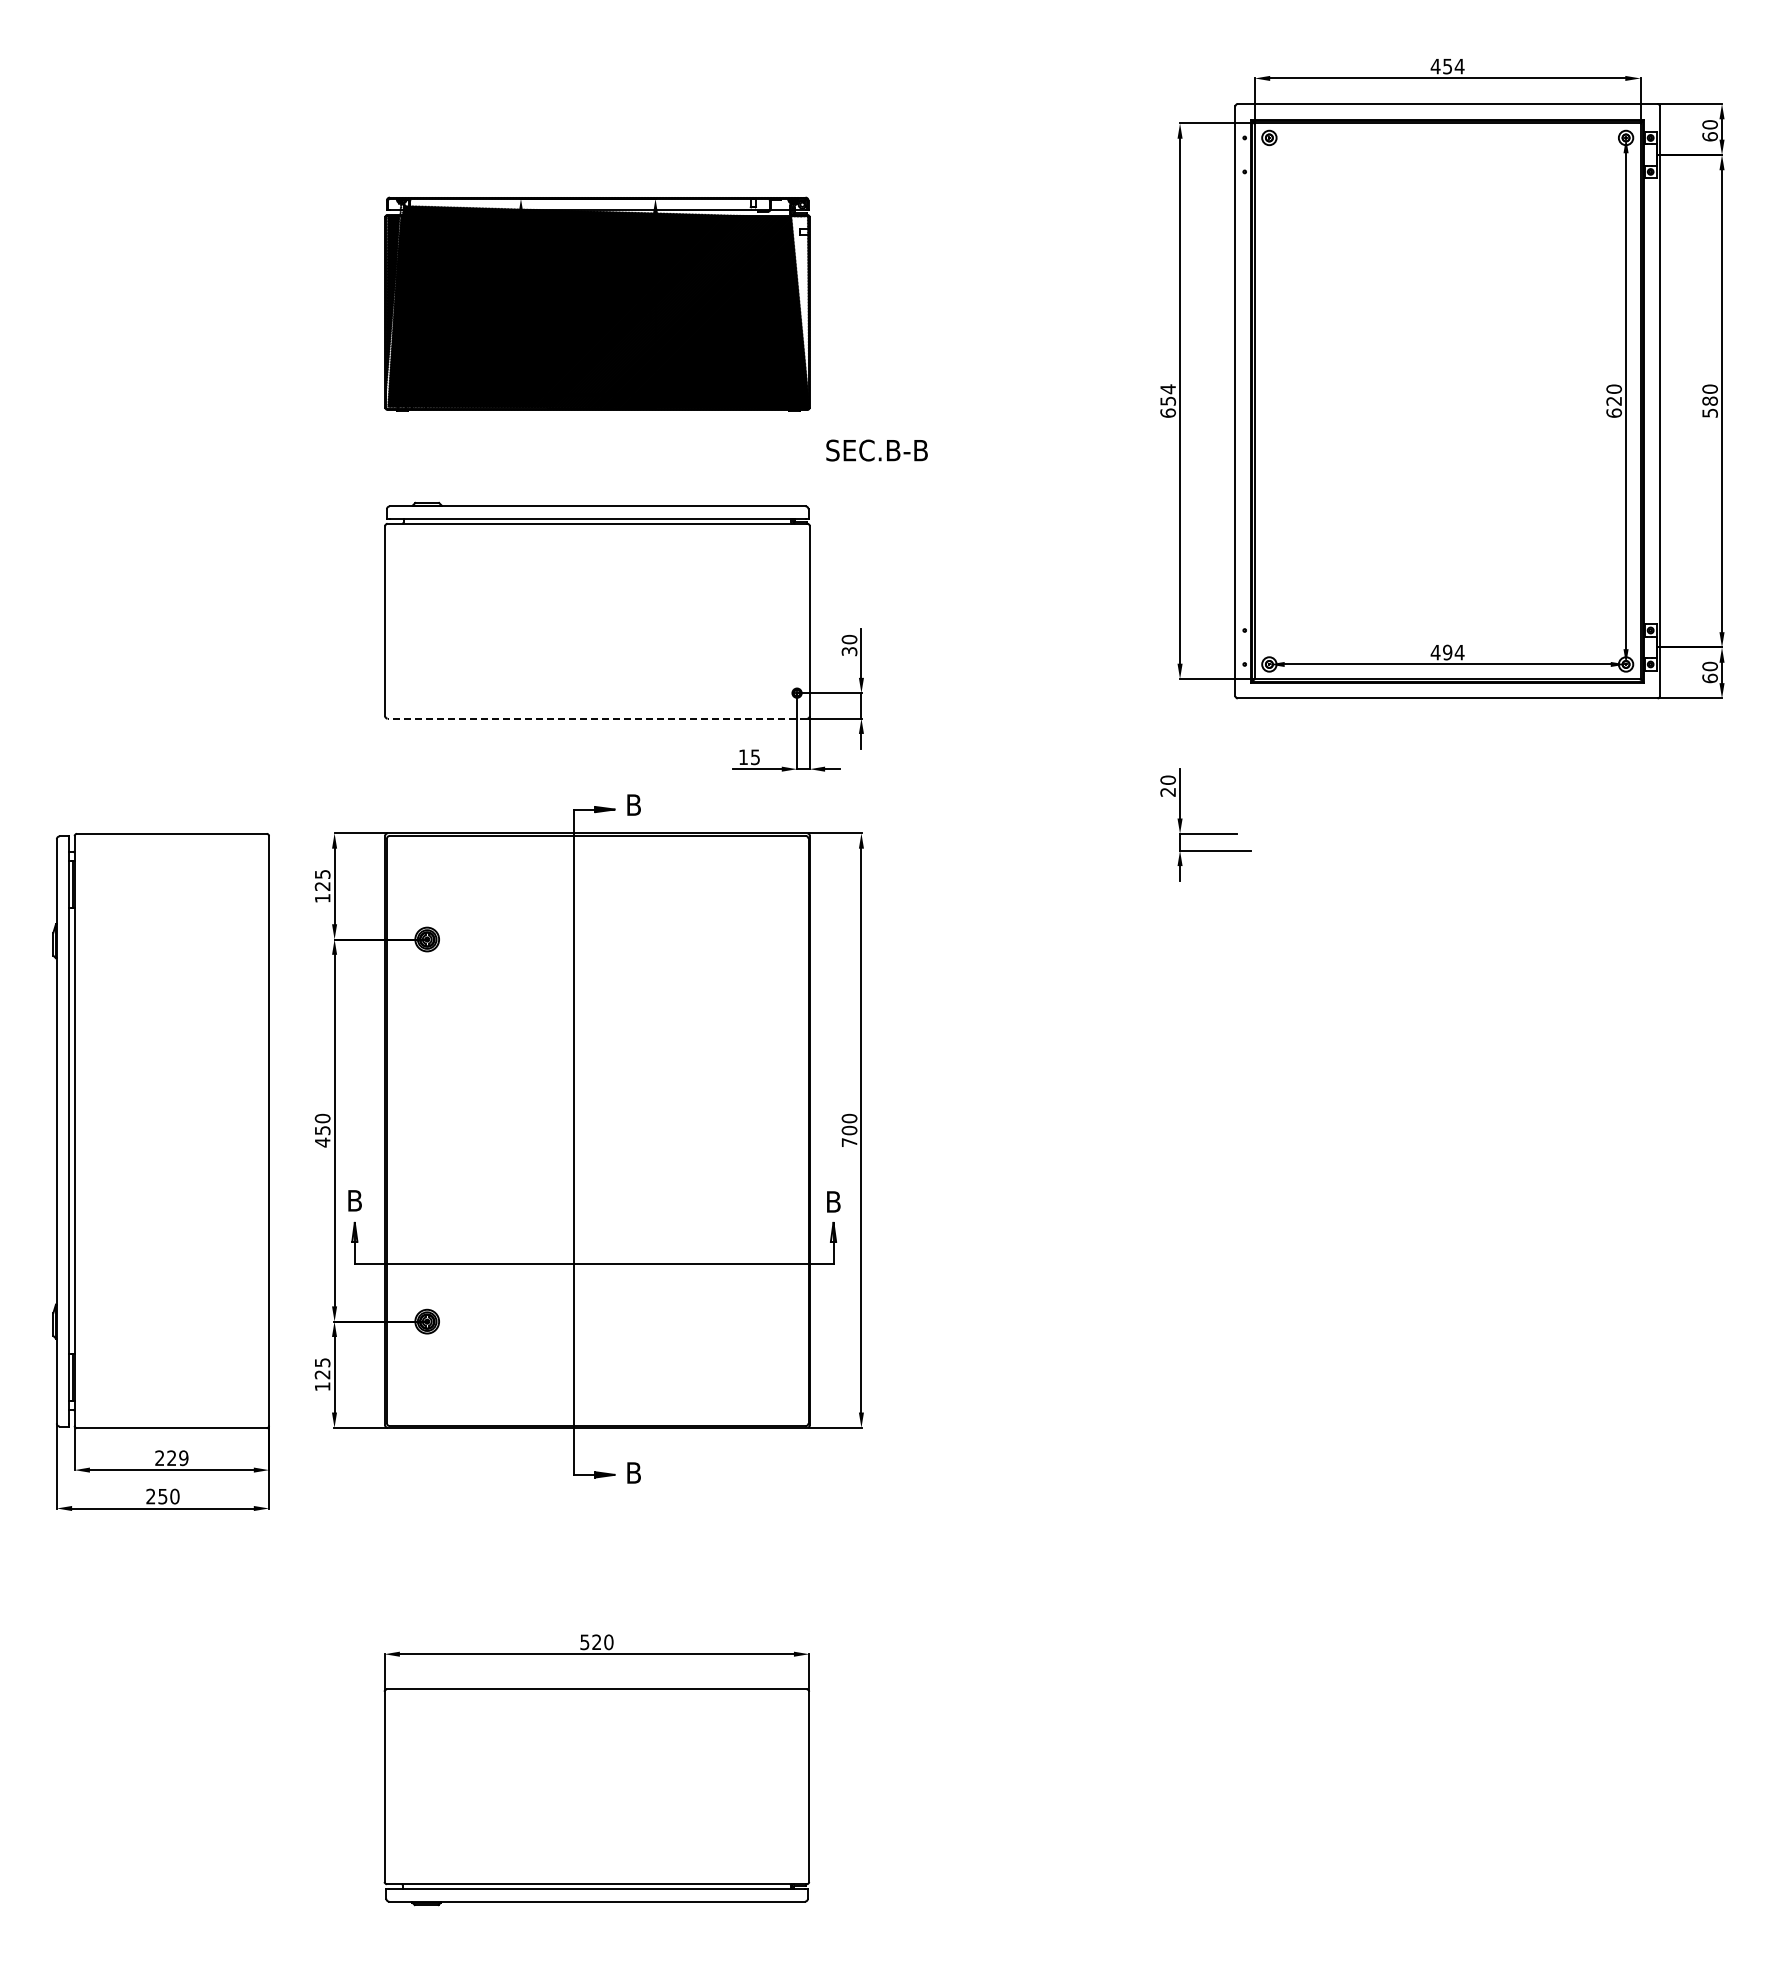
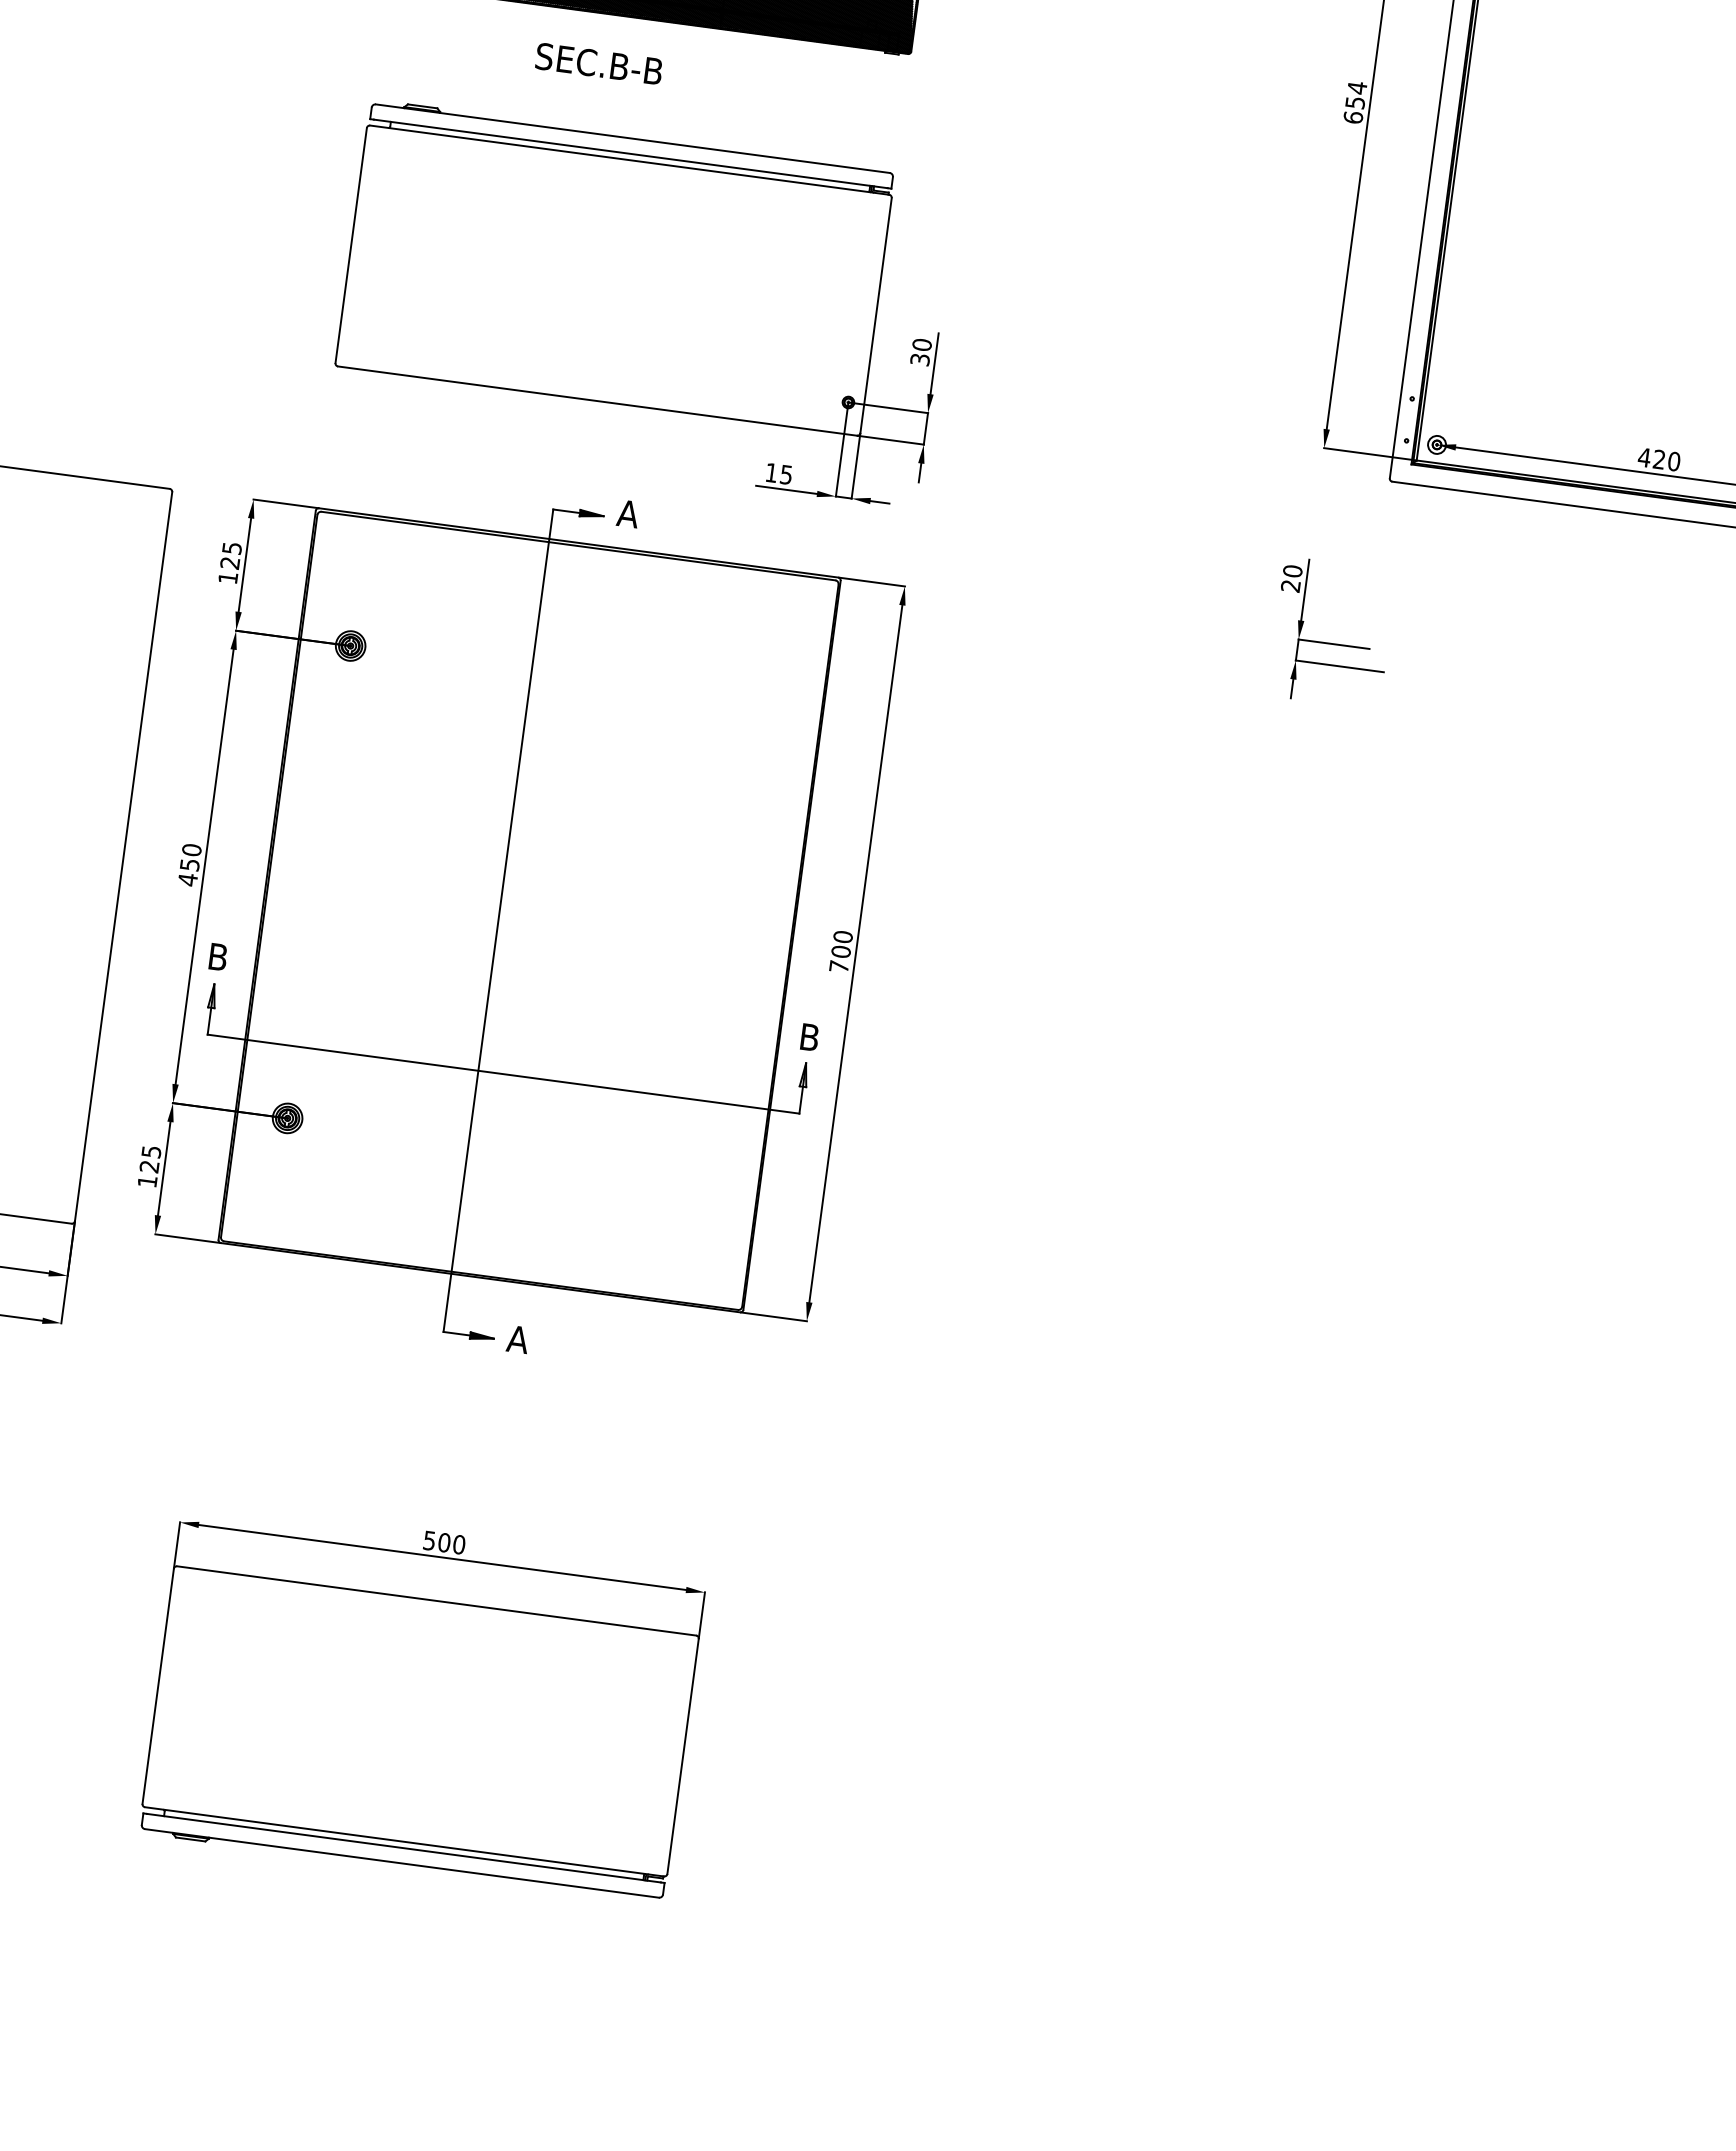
text: (876, 450) -> (598, 63), moved
text: (1453, 652) -> (1666, 460), 494 -> 420
line: (597, 718) -> (597, 400), dashed -> solid
text: (633, 804) -> (627, 513), B -> A
text: (633, 1472) -> (517, 1338), B -> A
text: (596, 1642) -> (443, 1542), 520 -> 500

